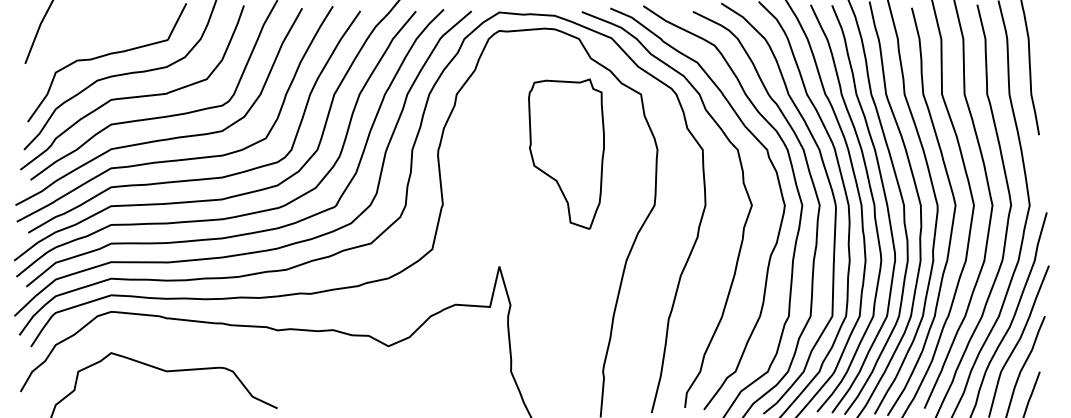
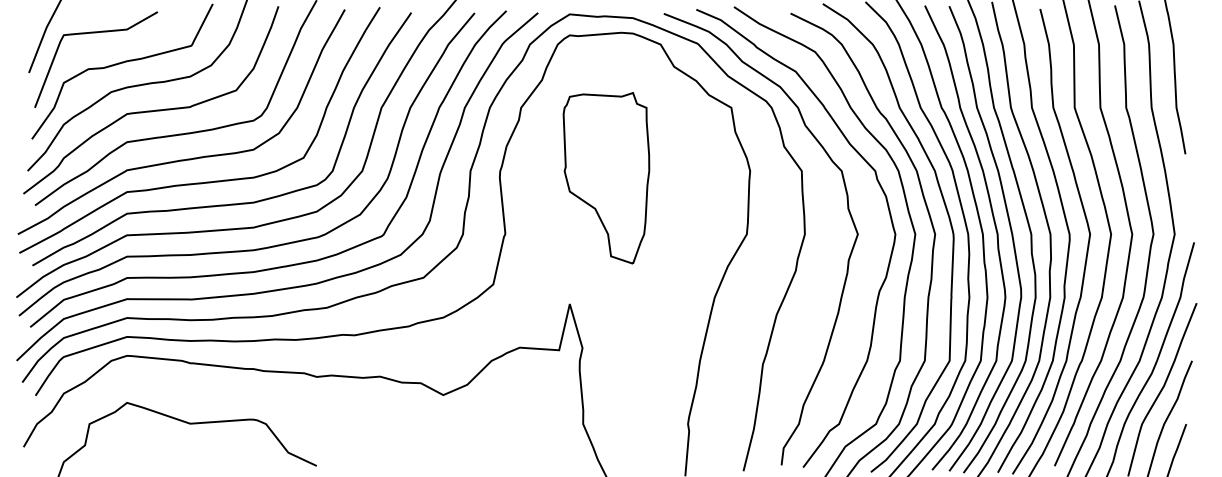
curve: (83, 29) -> (95, 33), added
part: (566, 153) -> (606, 177), moved

